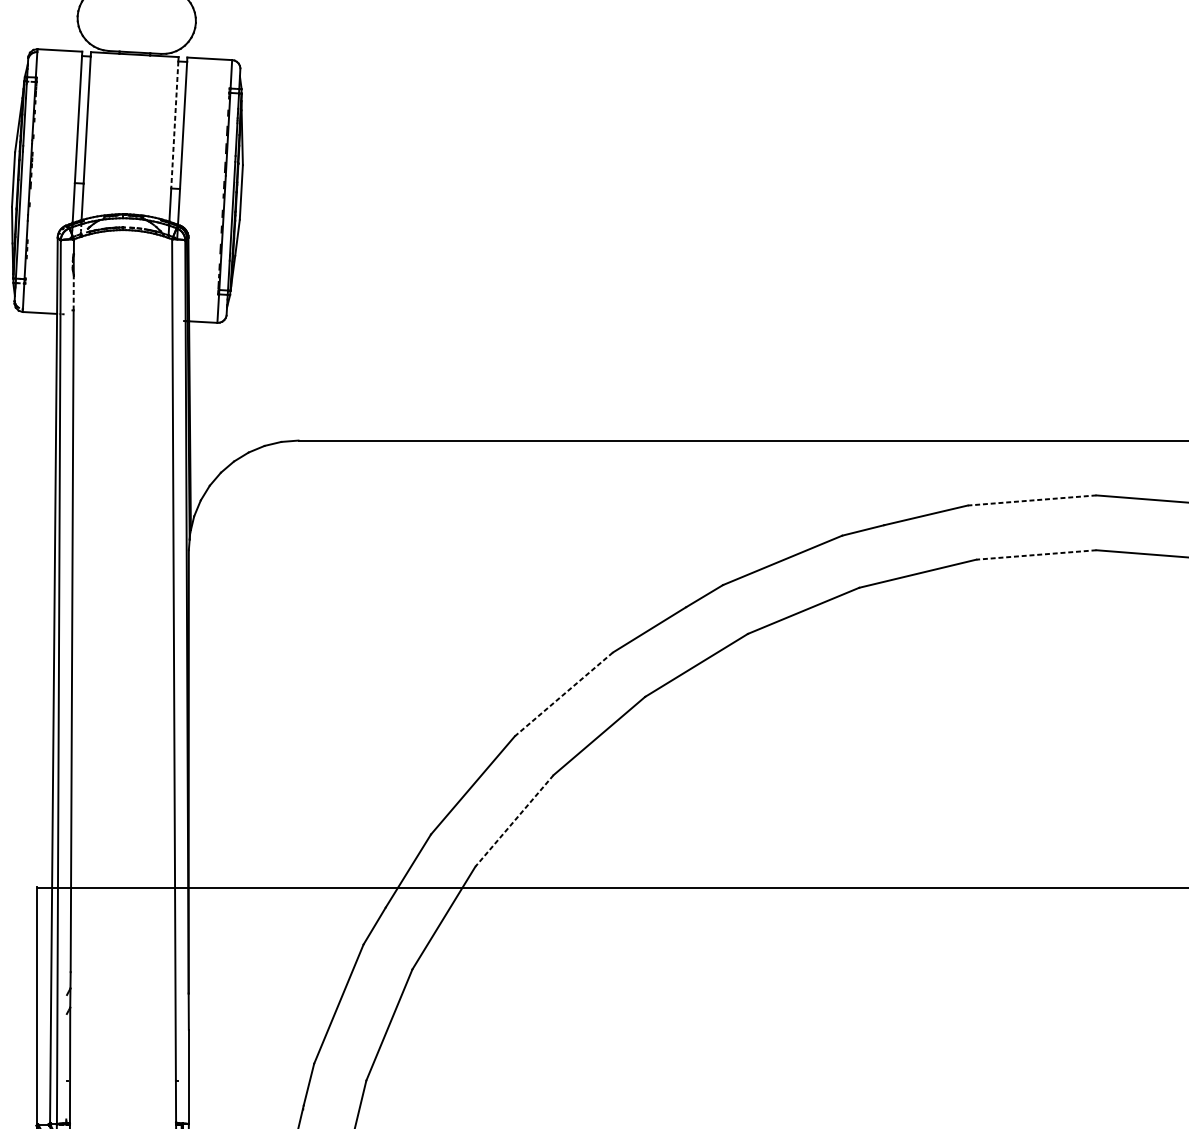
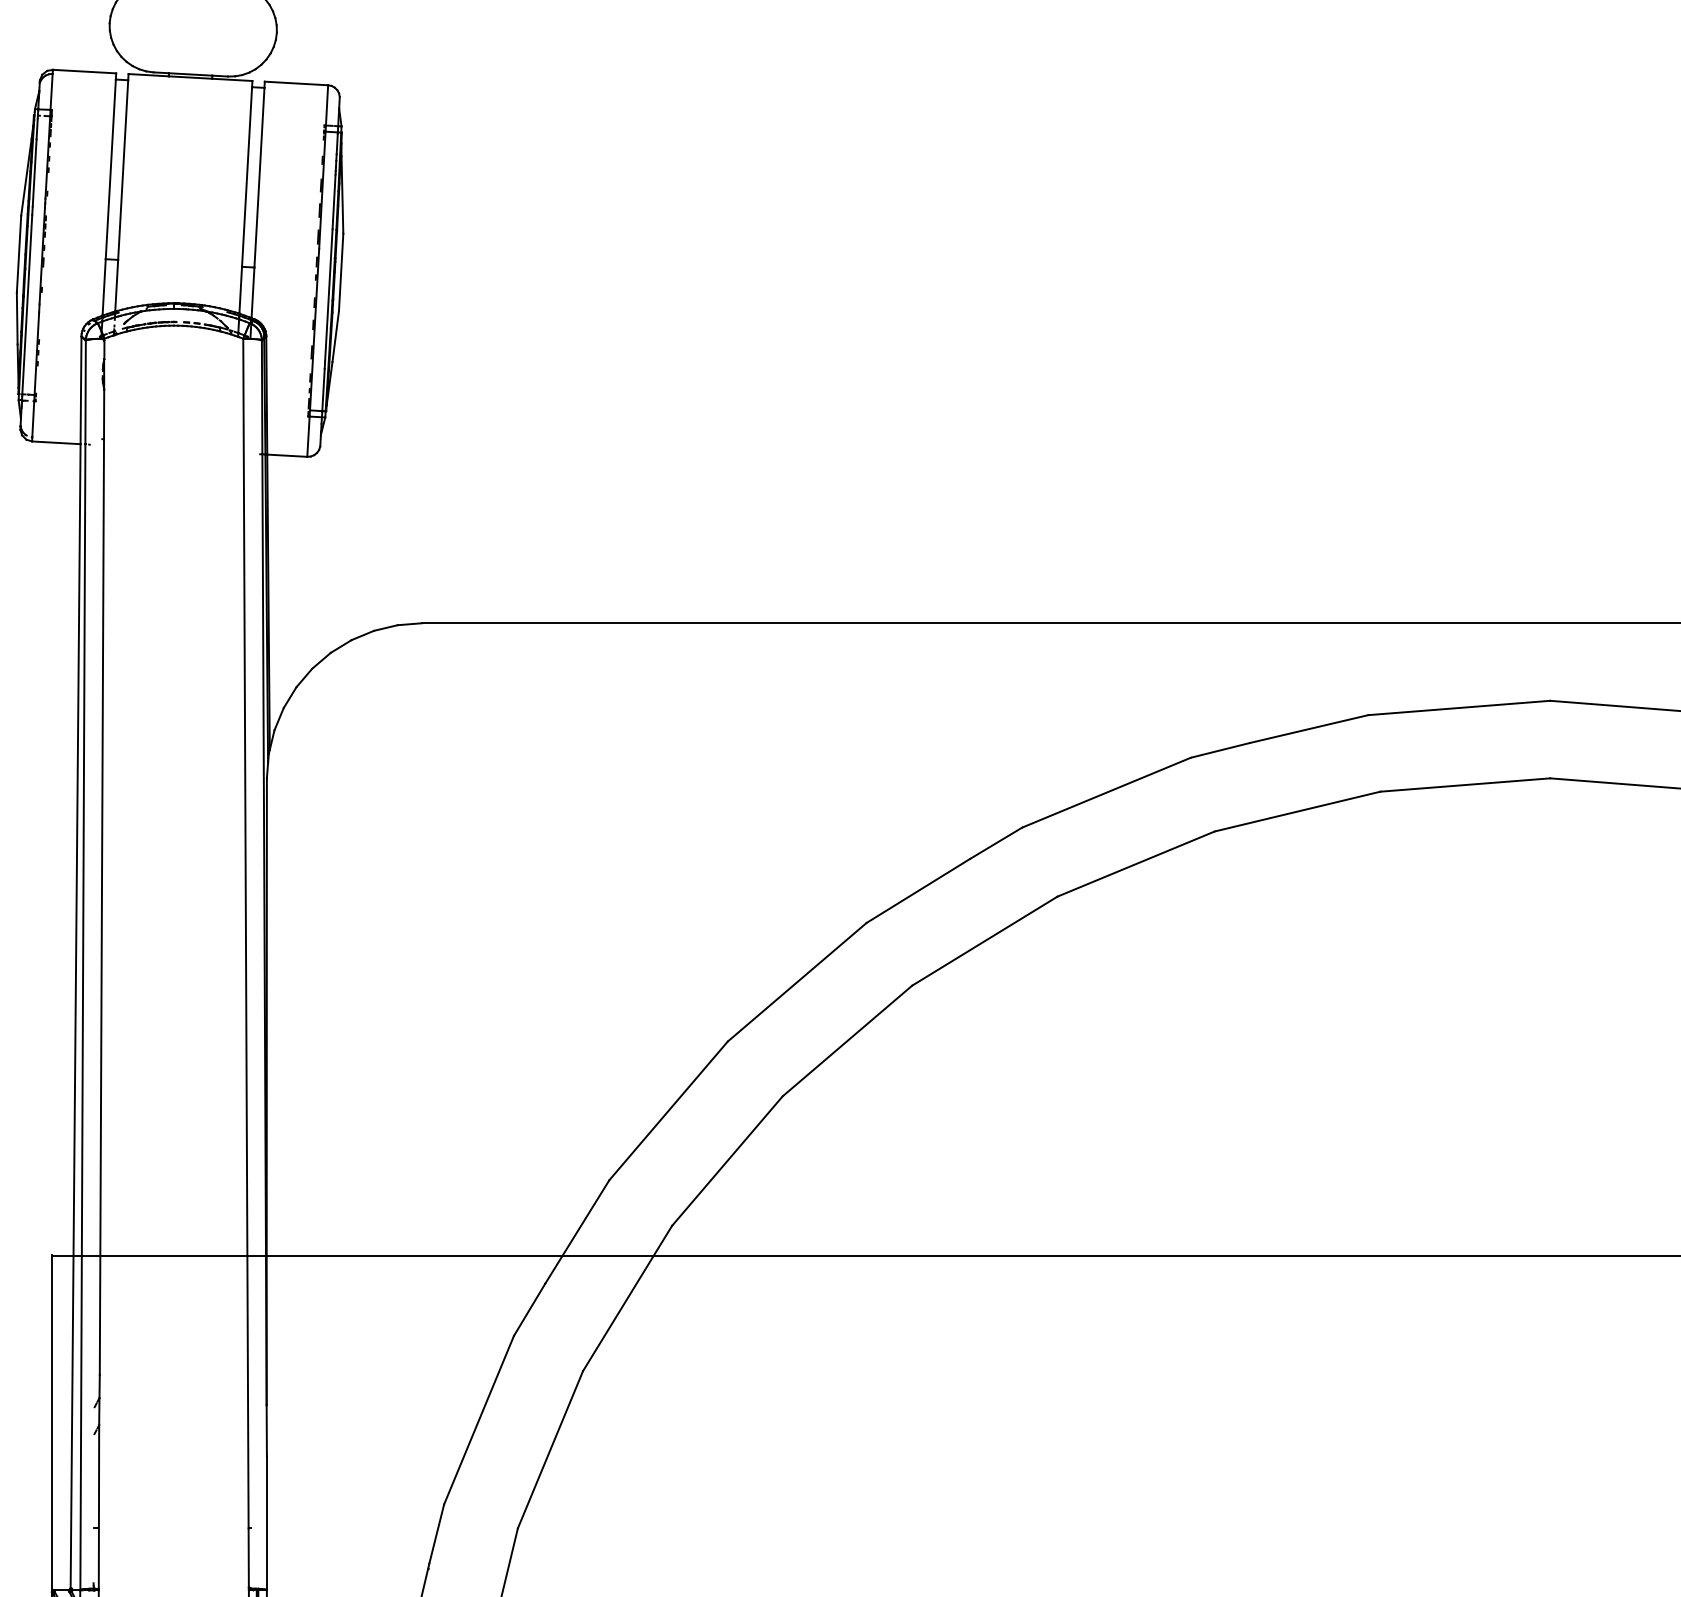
line: (175, 125) -> (247, 177), dashed -> solid
line: (74, 292) -> (104, 414), dashed -> solid
line: (1031, 500) -> (1458, 708), dashed -> solid
line: (1035, 555) -> (1464, 785), dashed -> solid
line: (563, 694) -> (796, 982), dashed -> solid
line: (514, 821) -> (727, 1161), dashed -> solid

